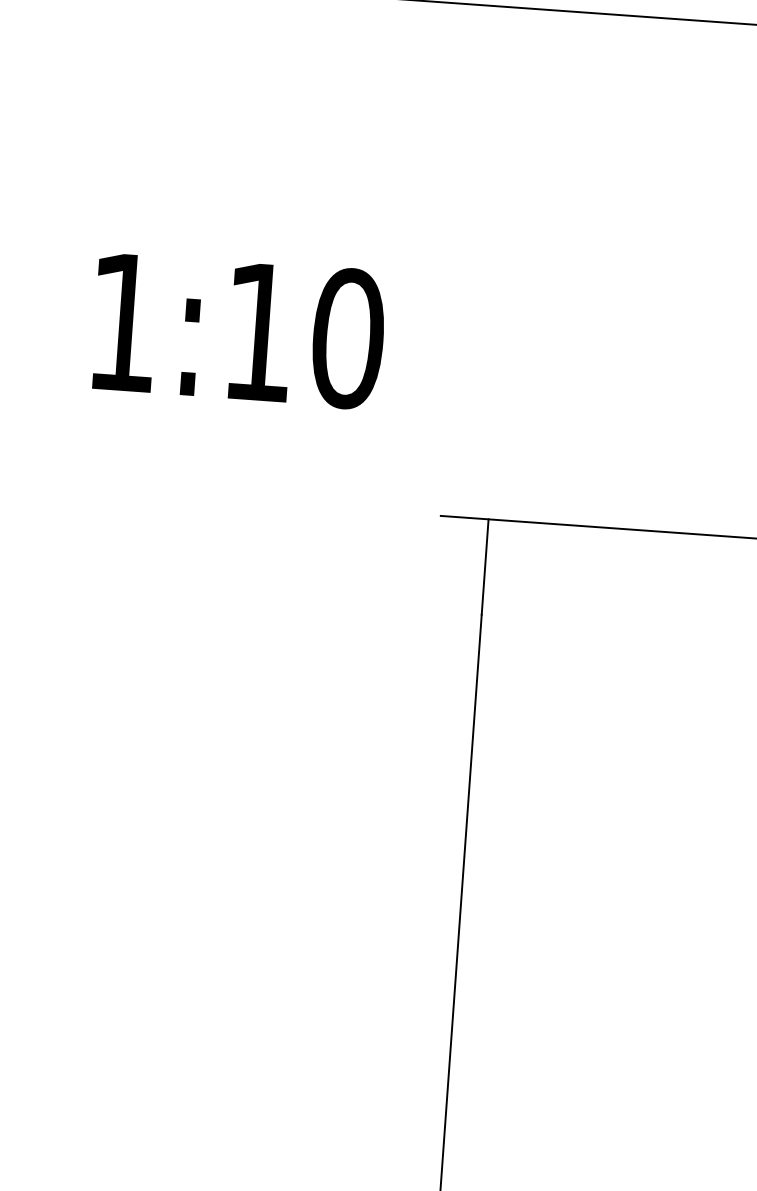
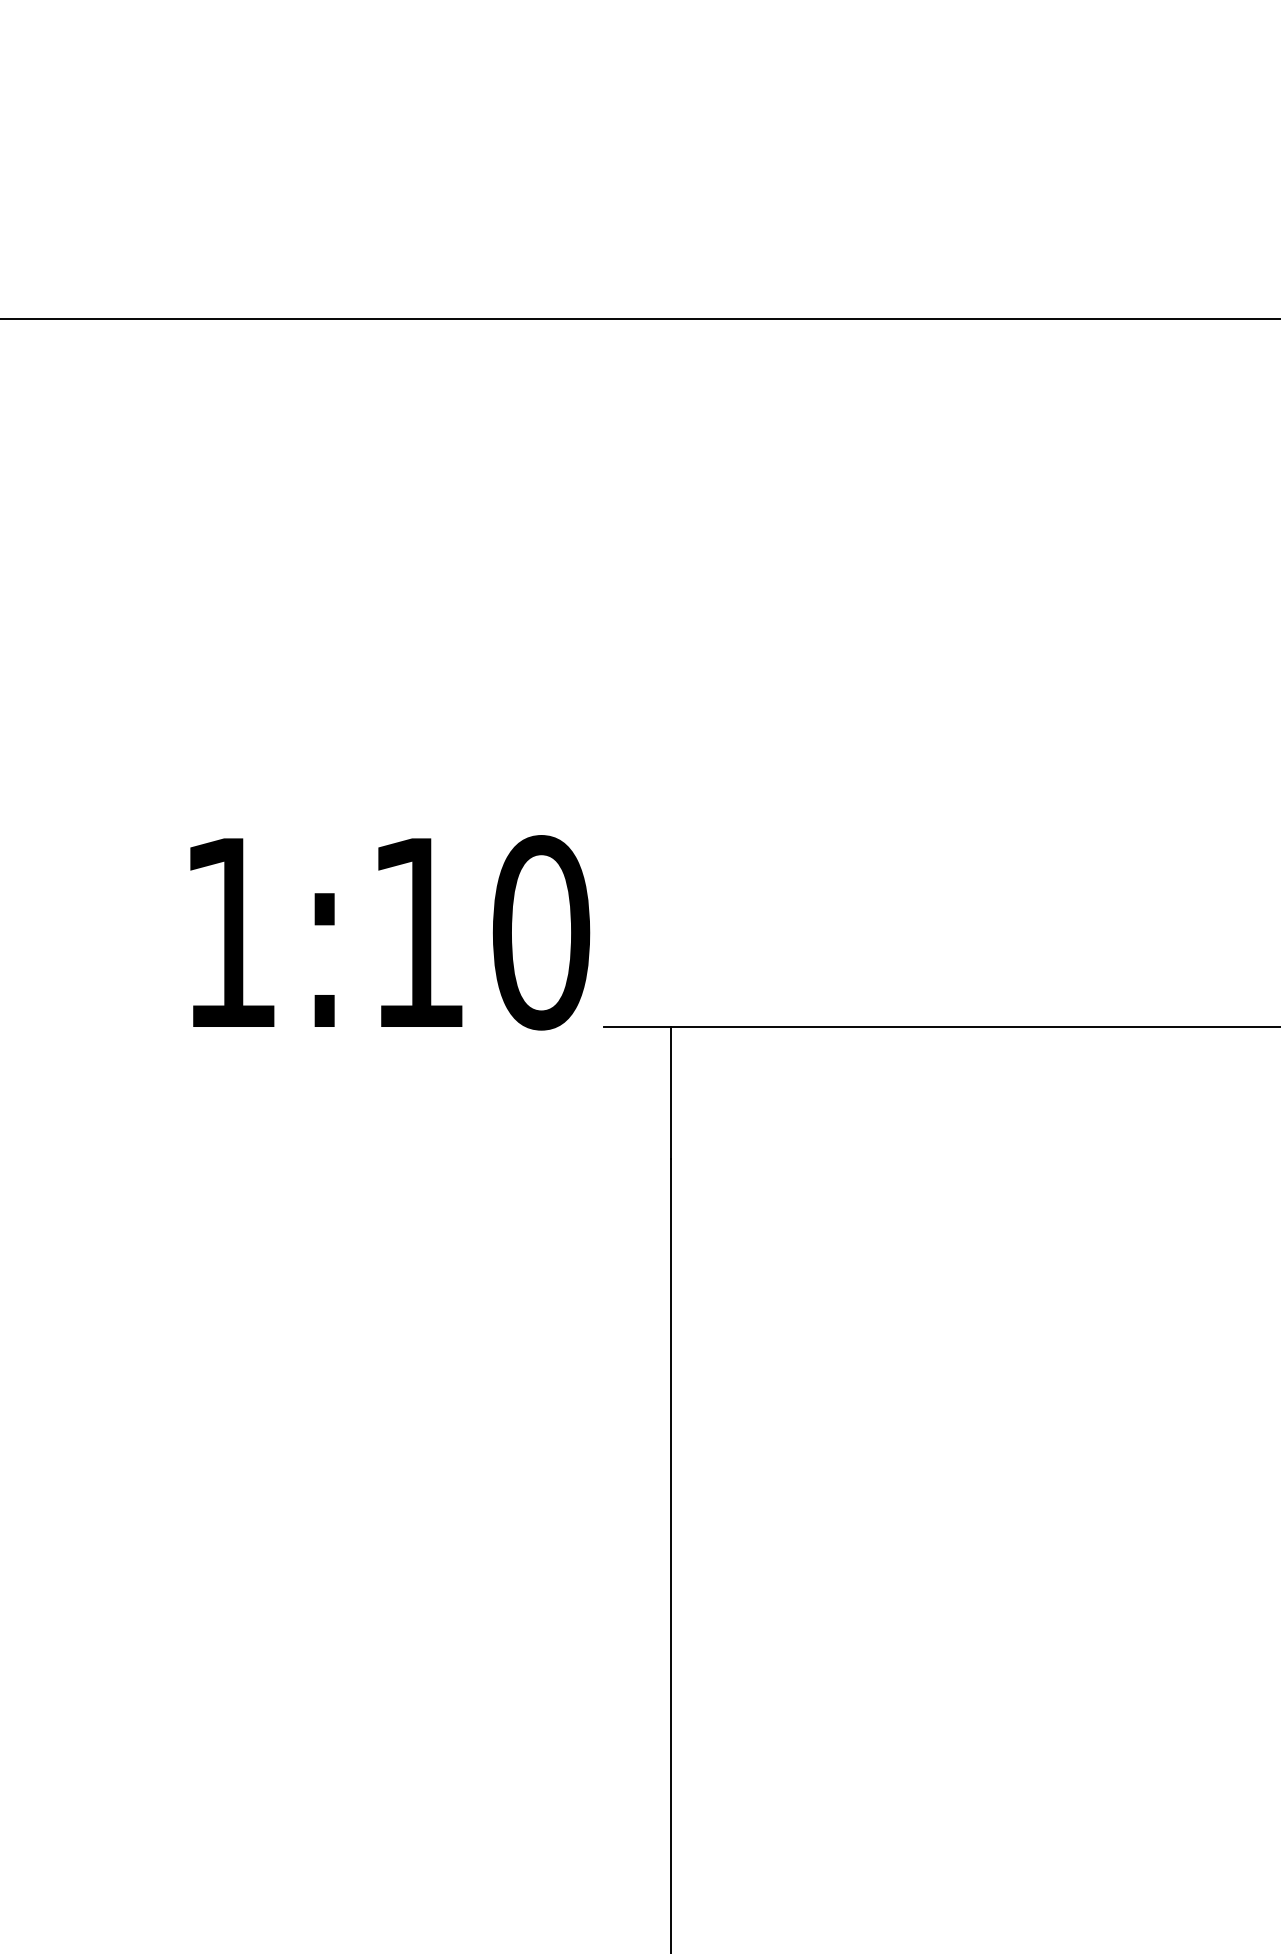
text: (239, 330) -> (390, 932), moved

